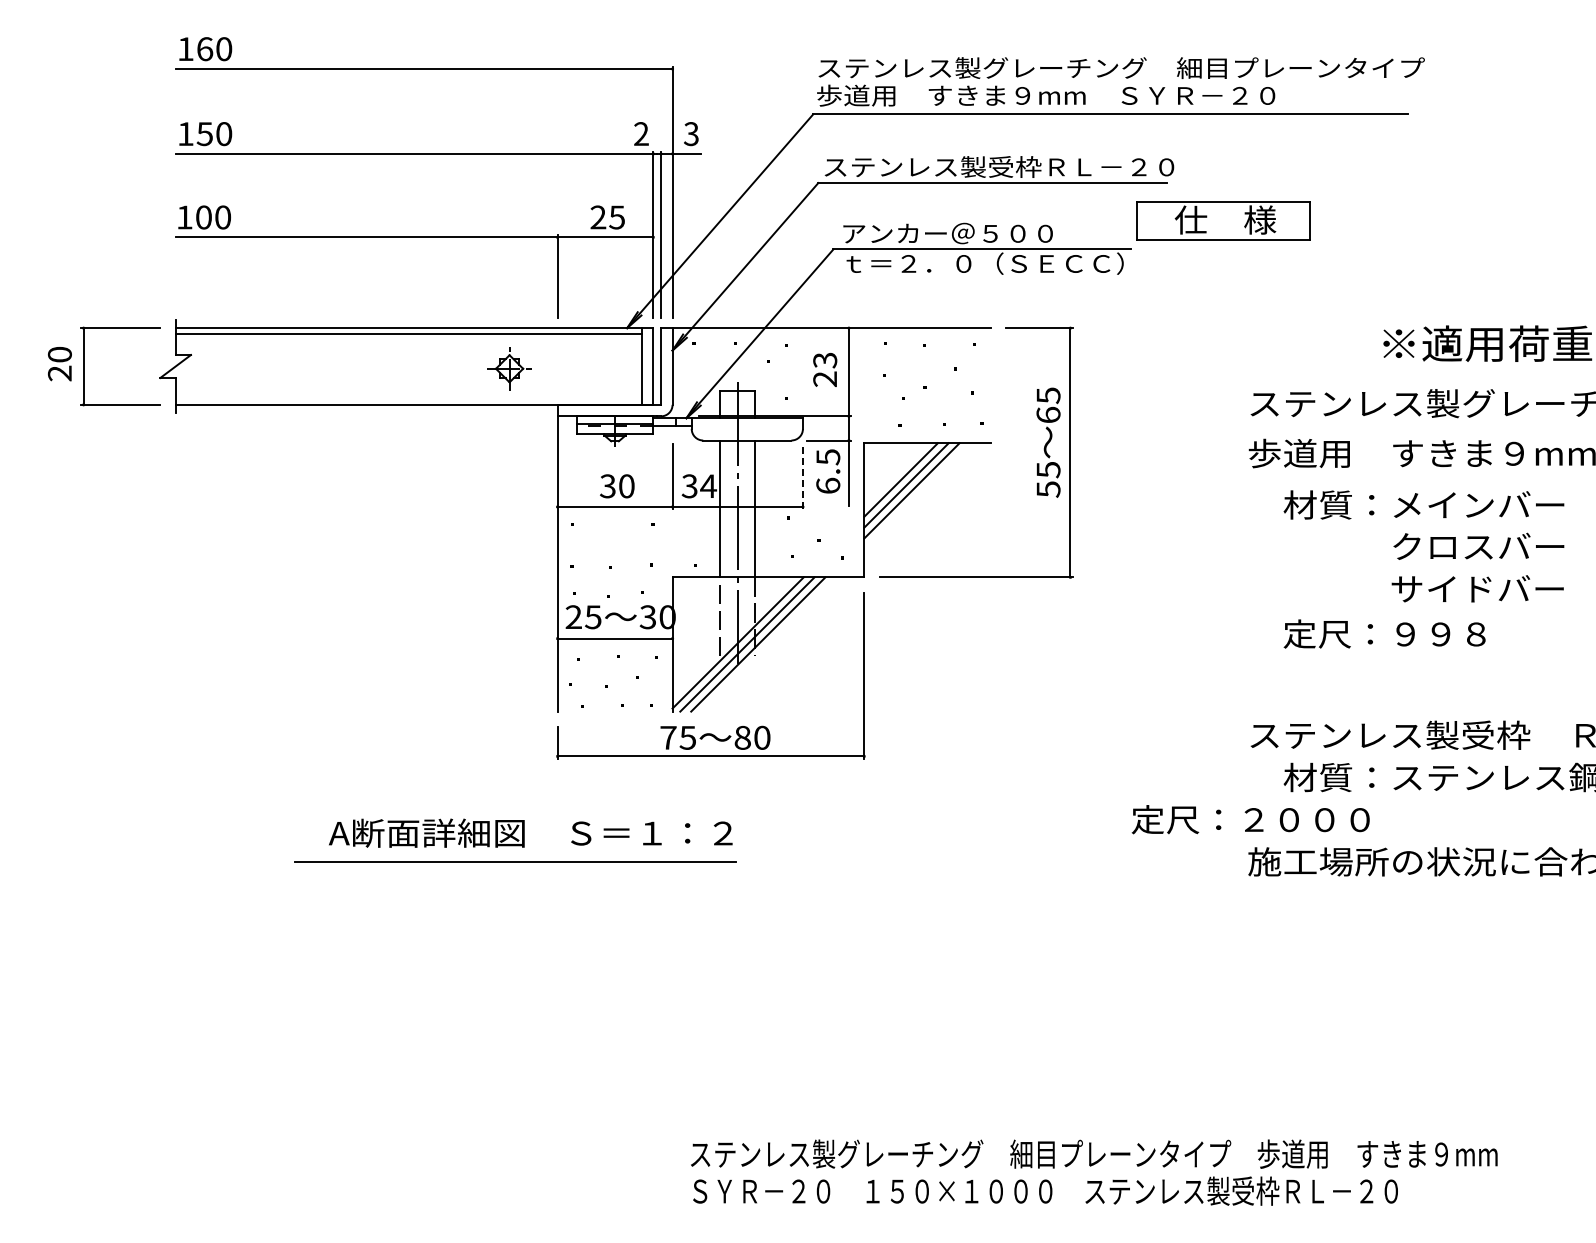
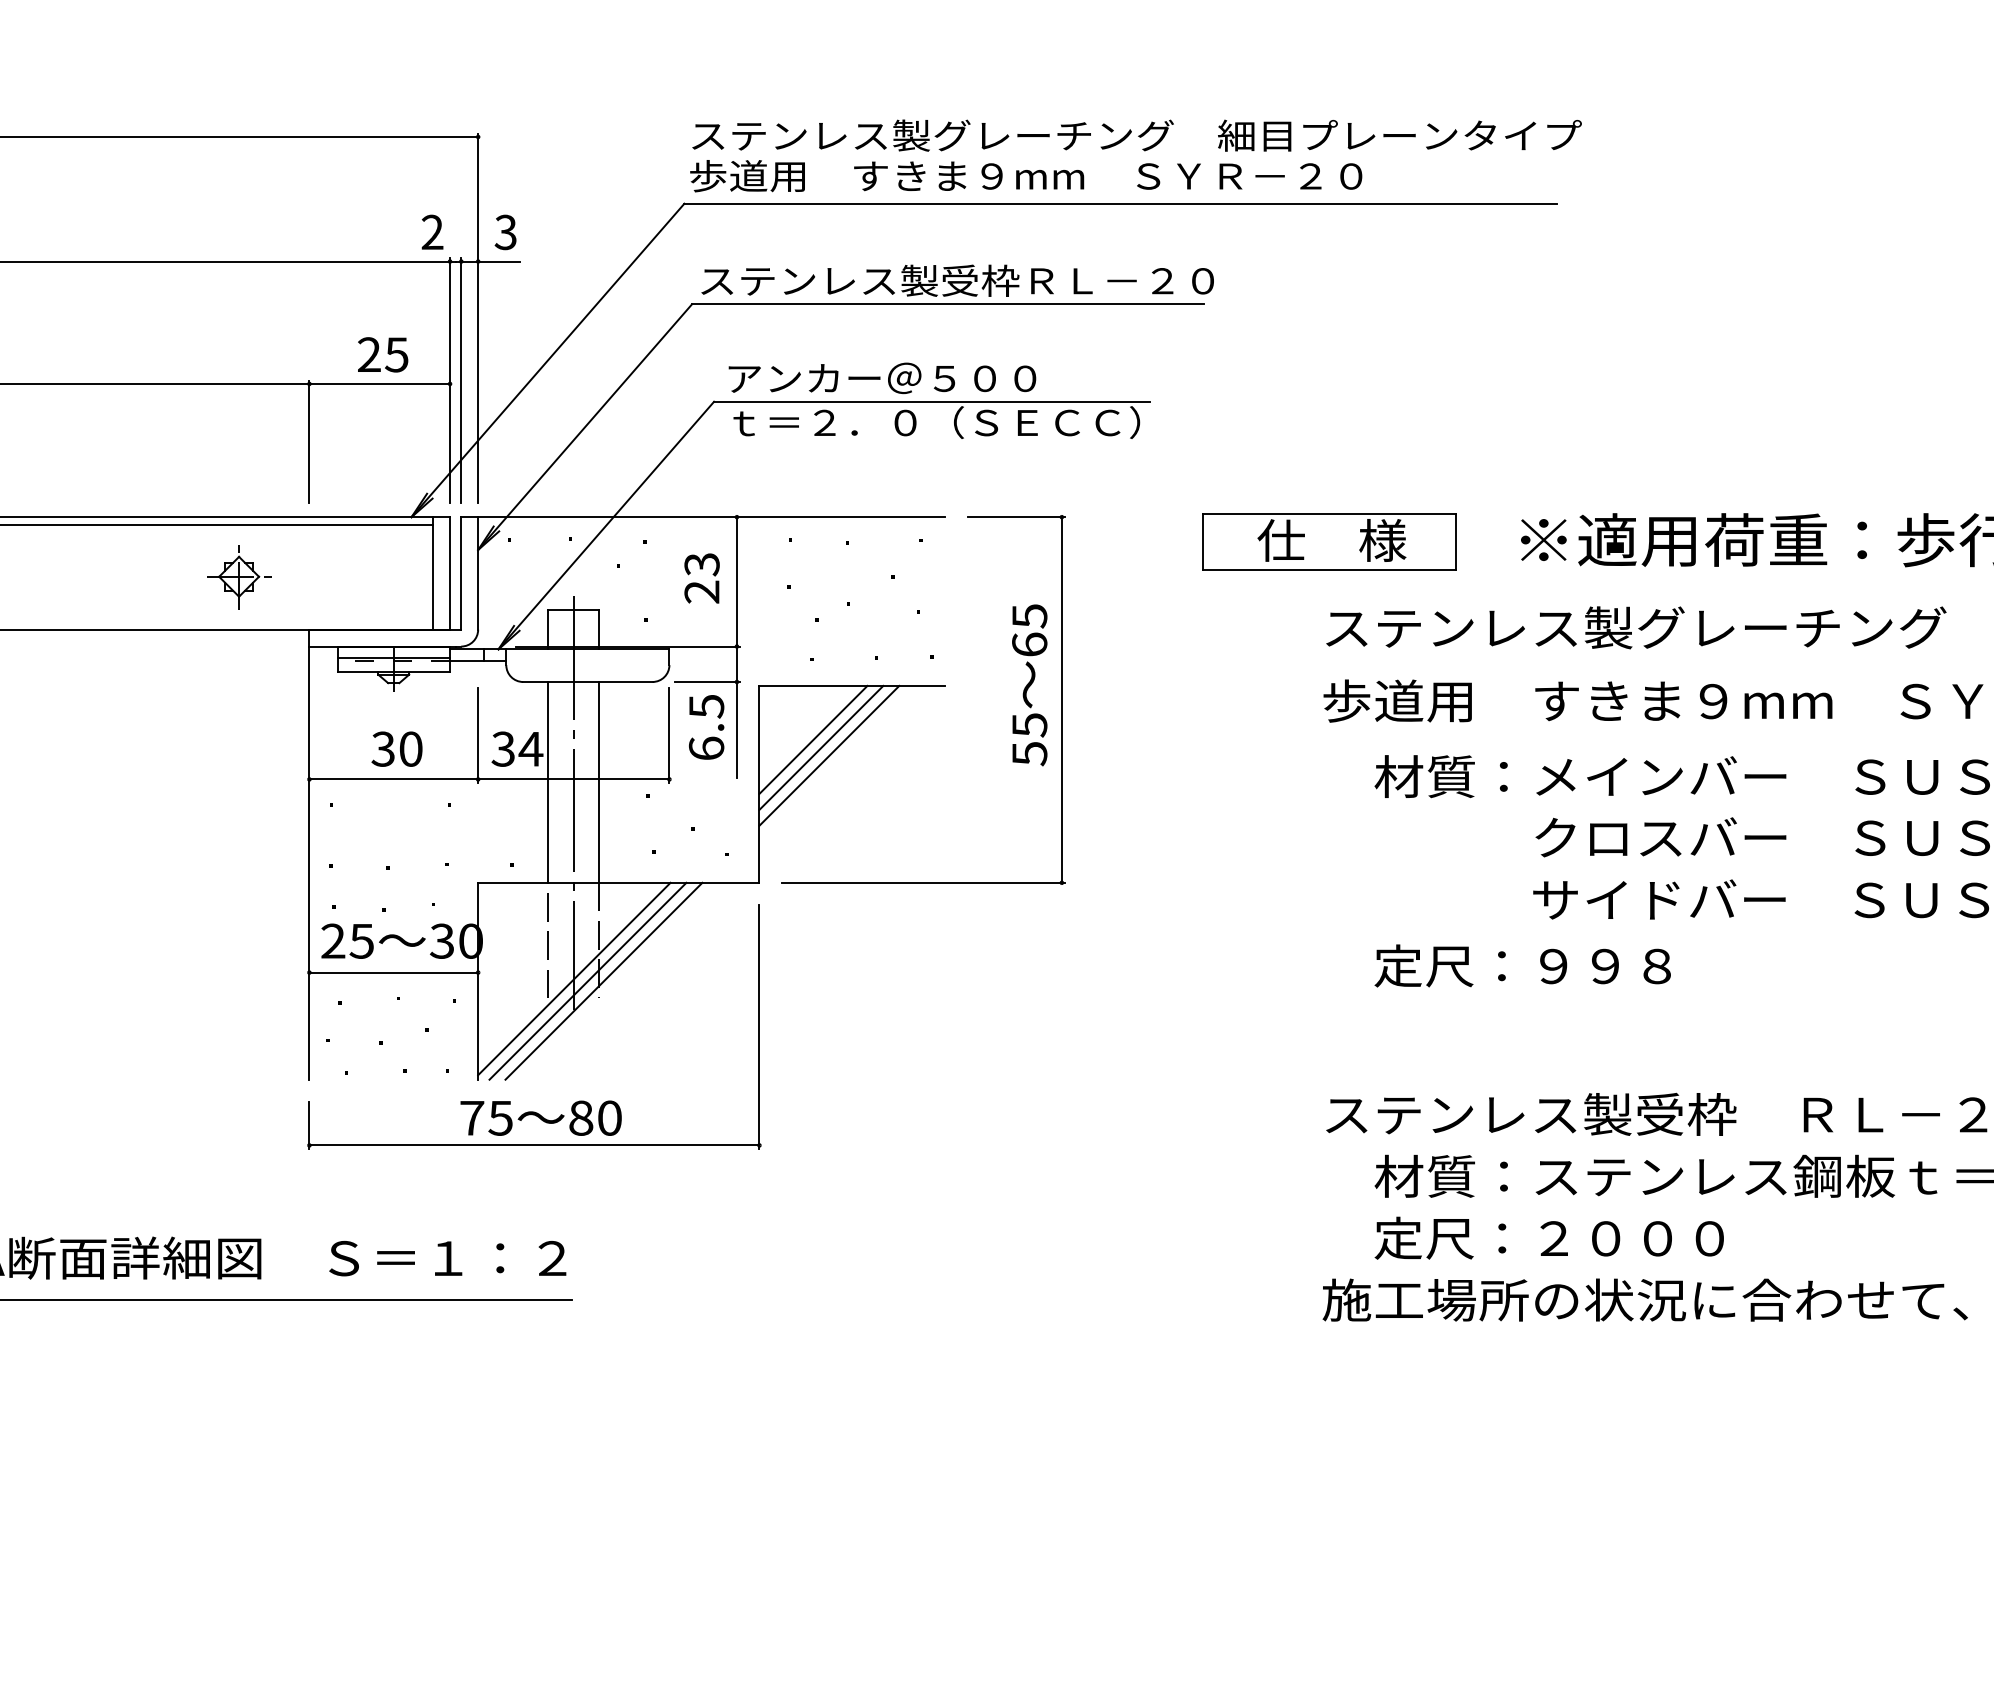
part: (1223, 220) -> (1328, 541), moved
line: (802, 476) -> (668, 734), dashed -> solid
text: (1250, 819) -> (1548, 1237), moved

